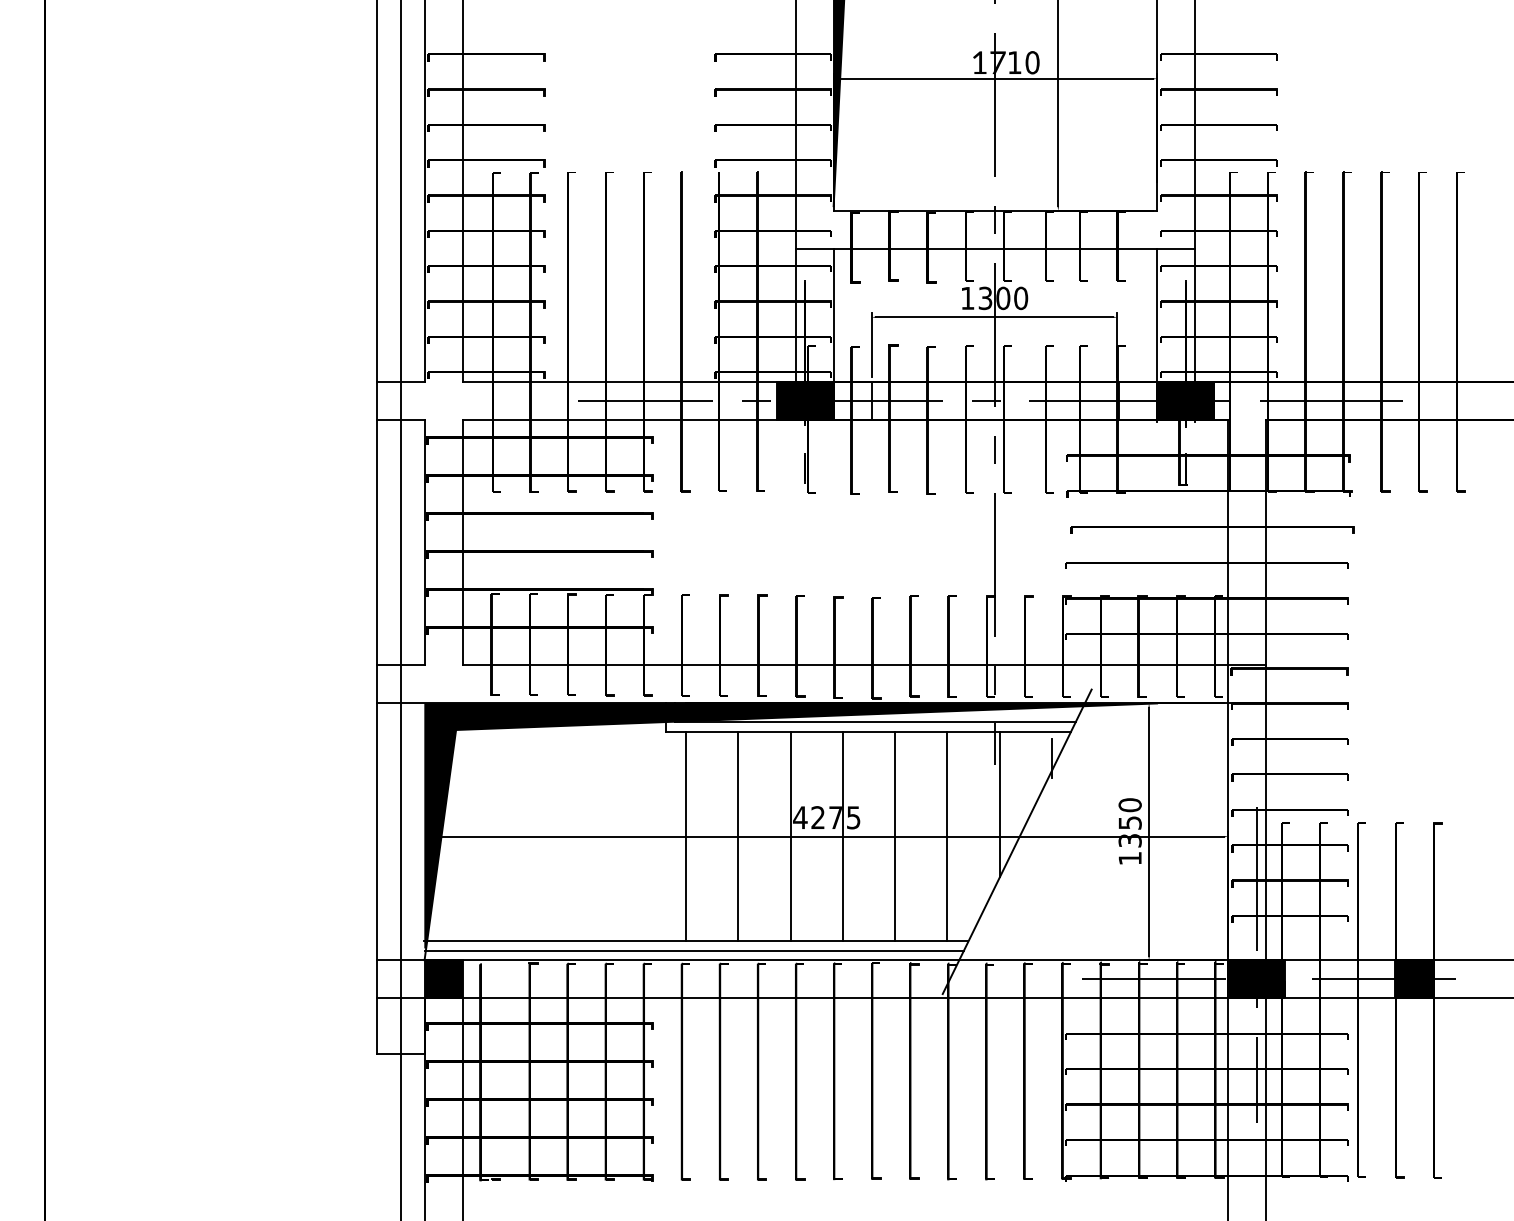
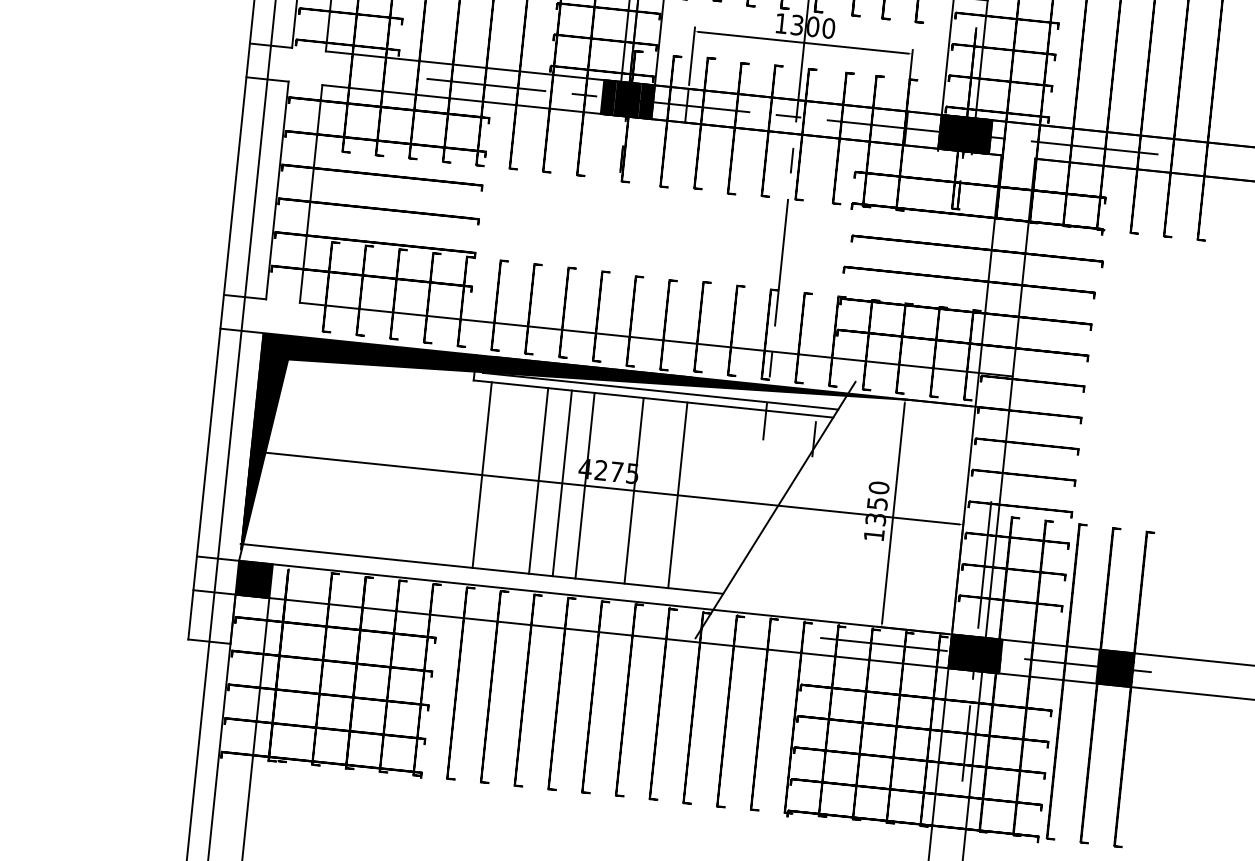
line: (999, 804) -> (763, 475), removed
line: (738, 836) -> (562, 483), moved
line: (790, 836) -> (538, 480), moved
line: (842, 836) -> (584, 485), moved
line: (895, 836) -> (634, 490), moved
line: (947, 836) -> (677, 495), moved
line: (693, 950) -> (478, 576), removed

